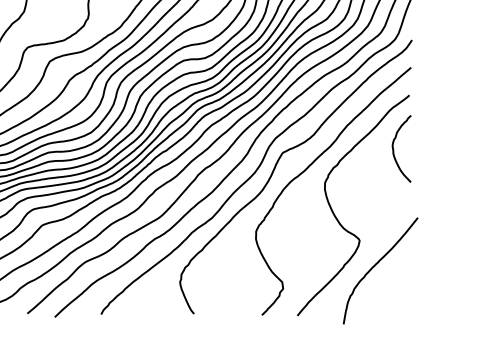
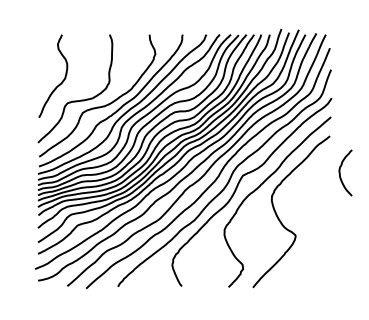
curve: (394, 148) -> (340, 172), moved
curve: (376, 266) -> (307, 253), removed

